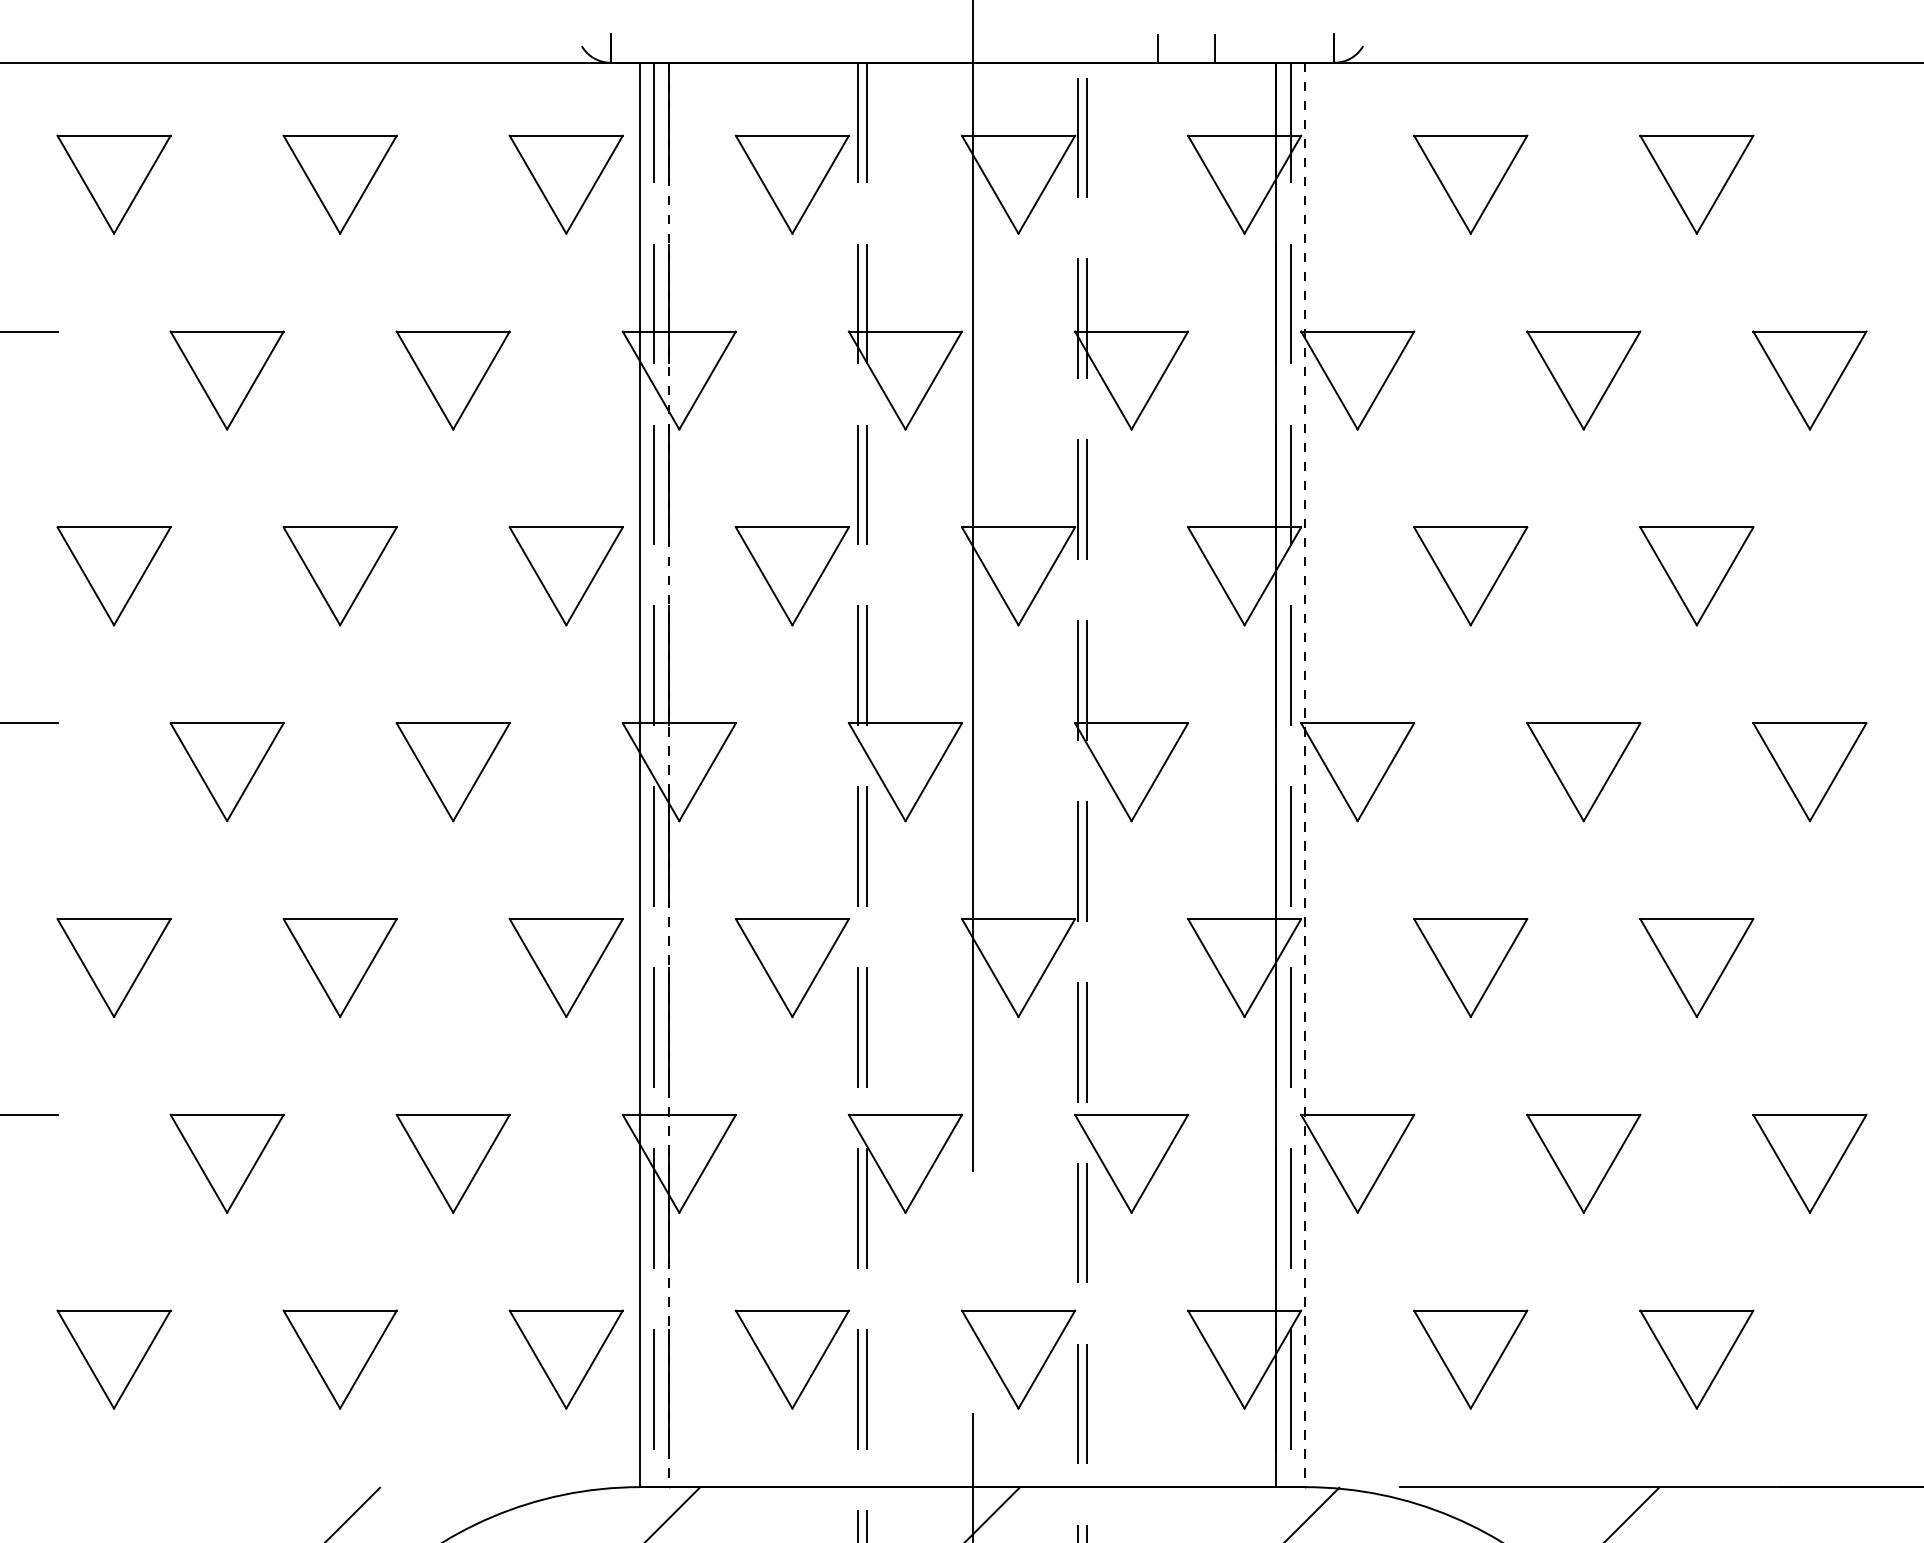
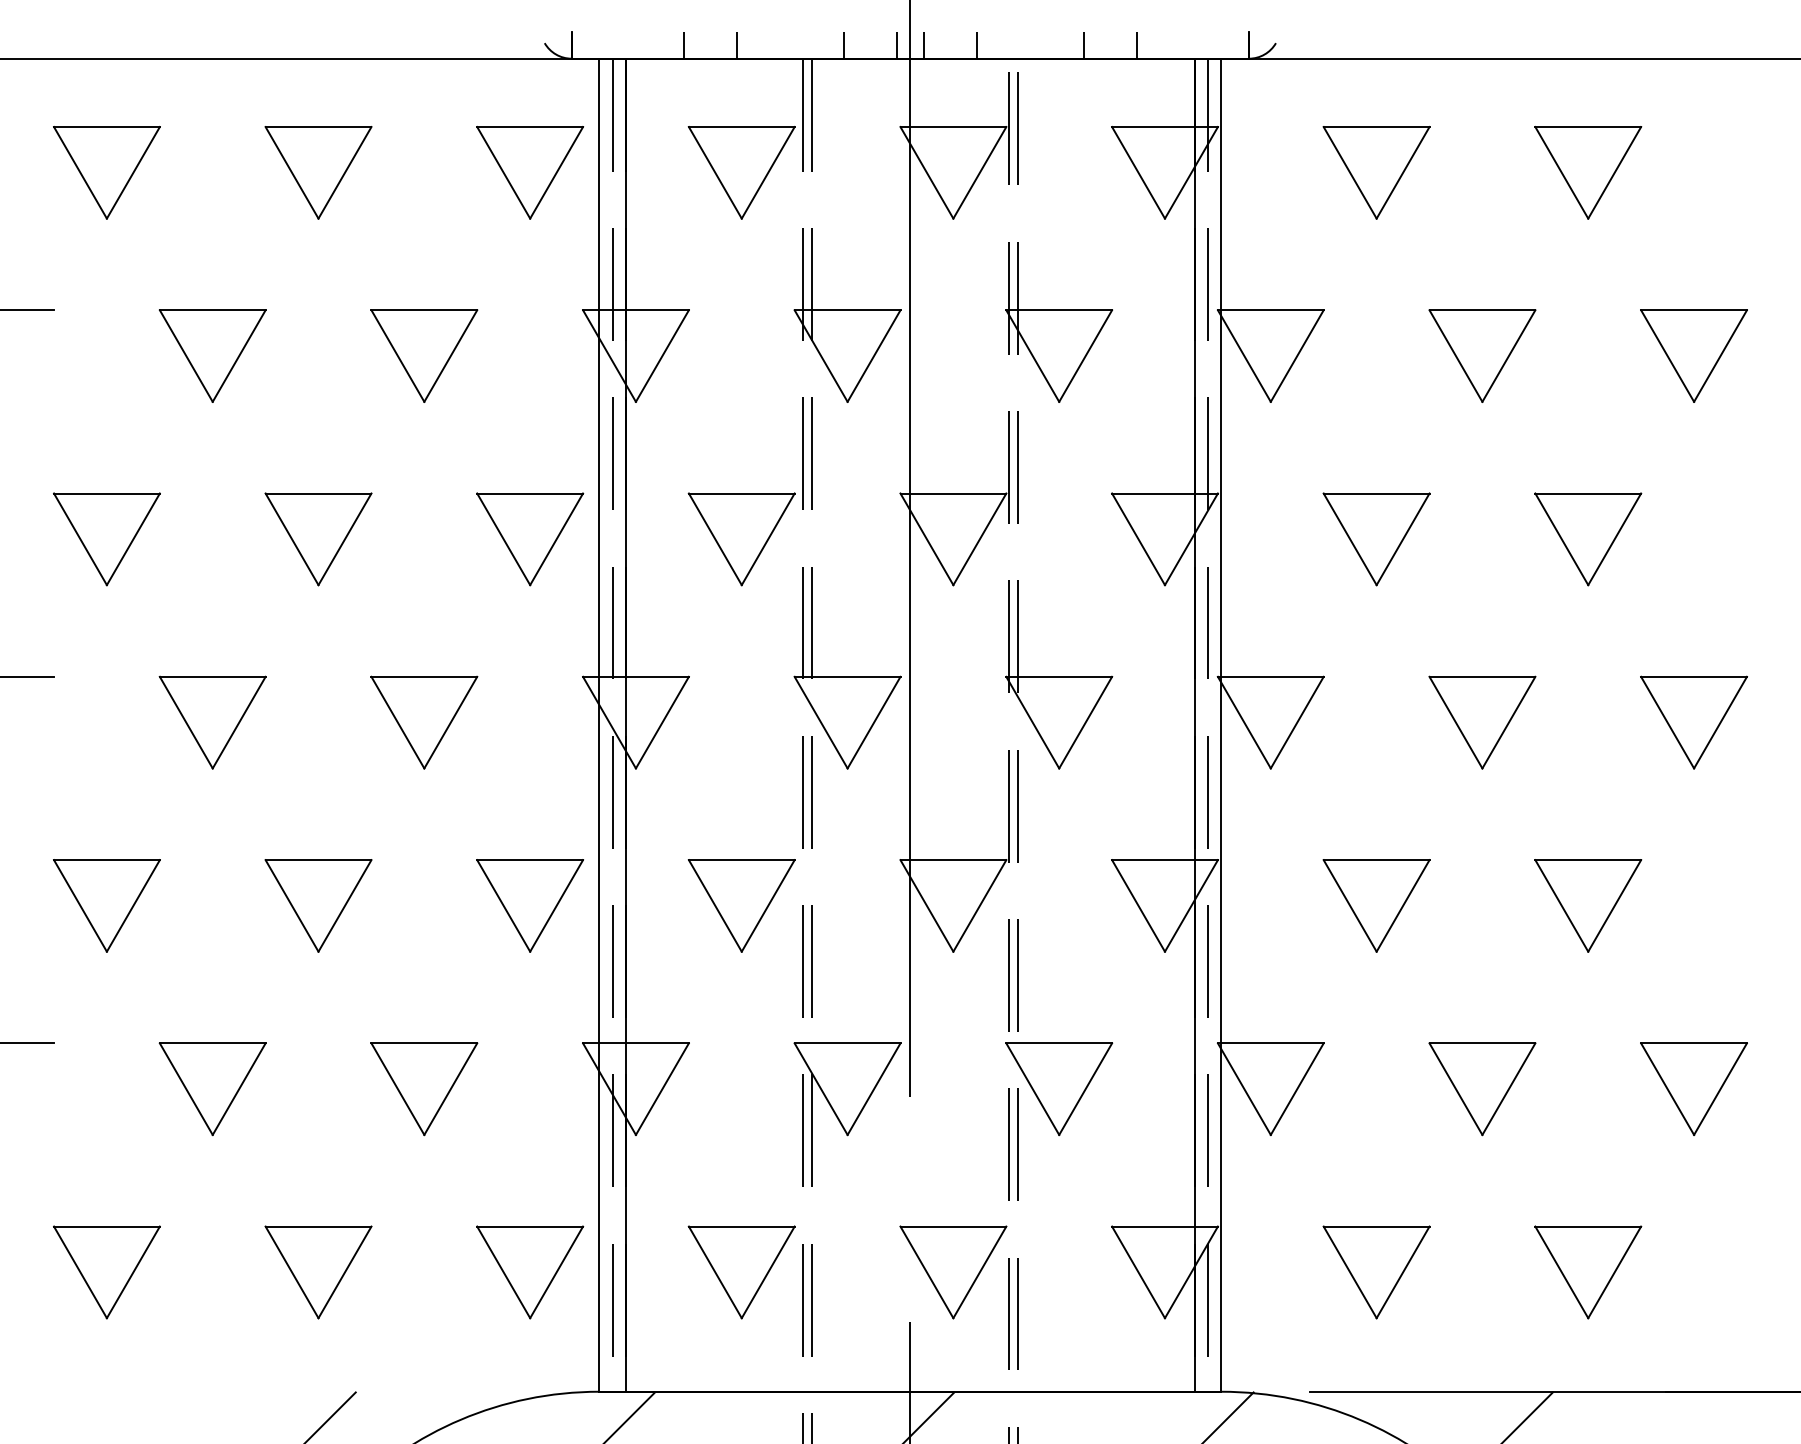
line: (730, 48) -> (683, 45), added
line: (787, 48) -> (737, 45), added
line: (901, 48) -> (843, 45), added
line: (958, 48) -> (897, 45), added
line: (986, 48) -> (923, 45), added
line: (1044, 48) -> (977, 45), added
line: (668, 775) -> (625, 725), dashed -> solid
line: (1304, 775) -> (1221, 725), dashed -> solid

